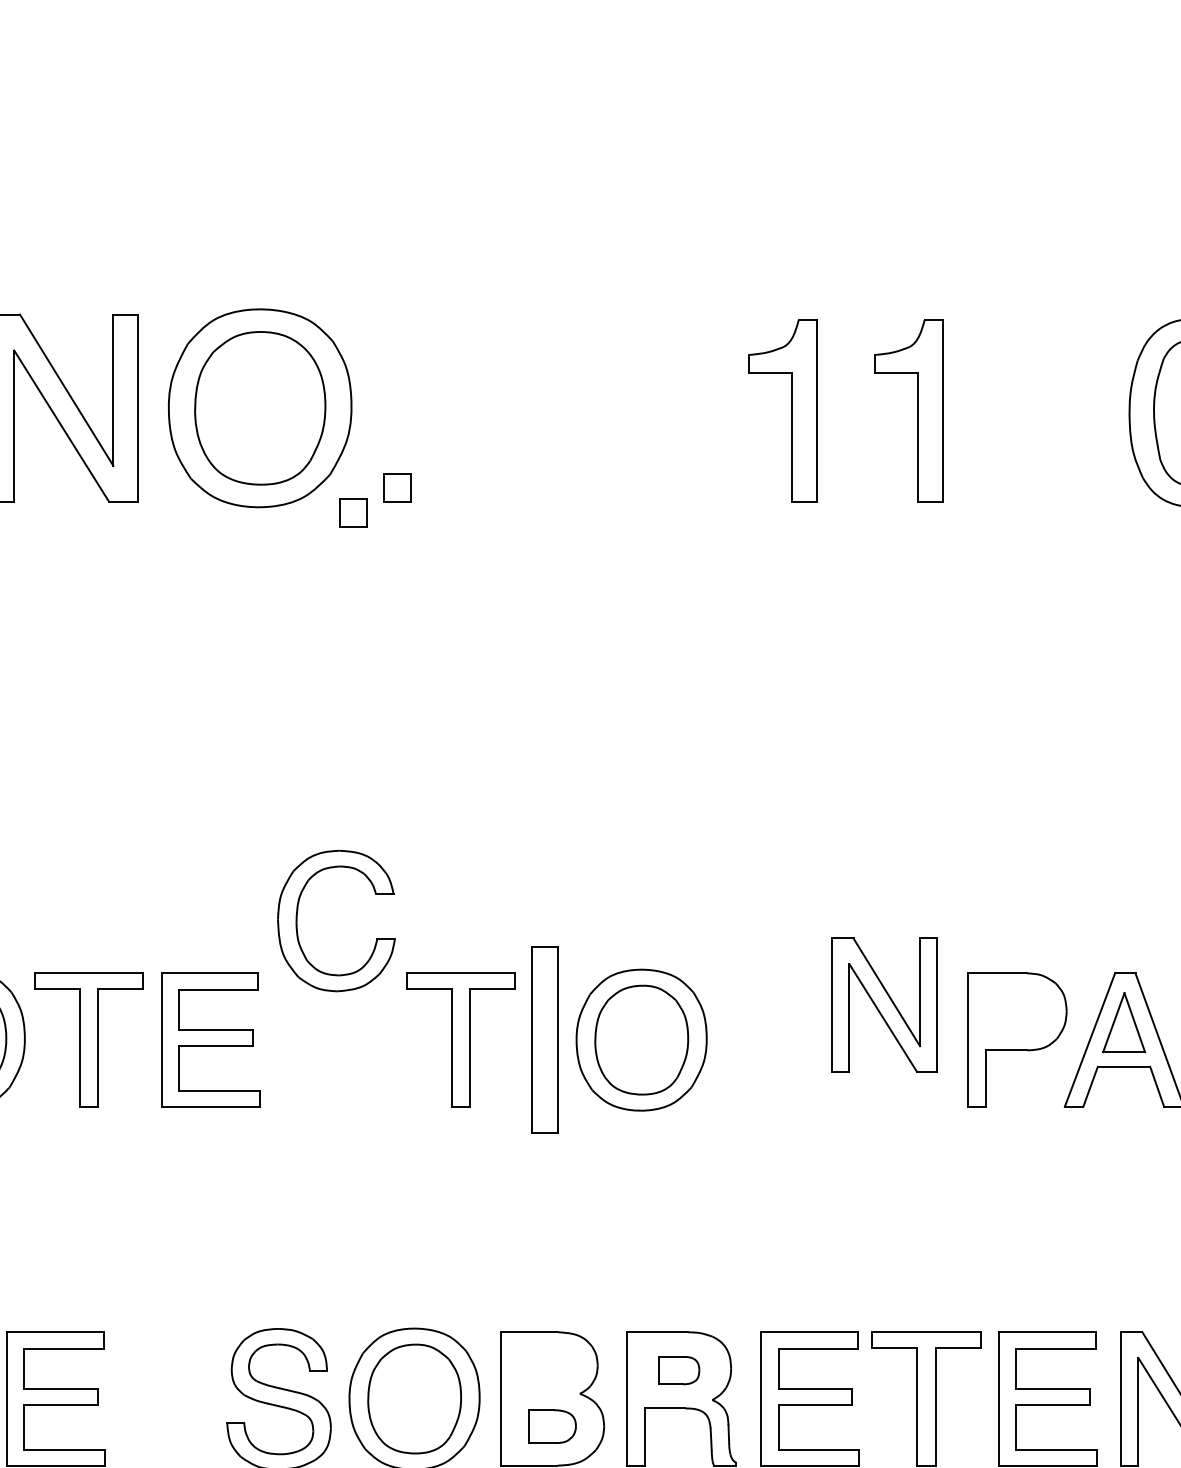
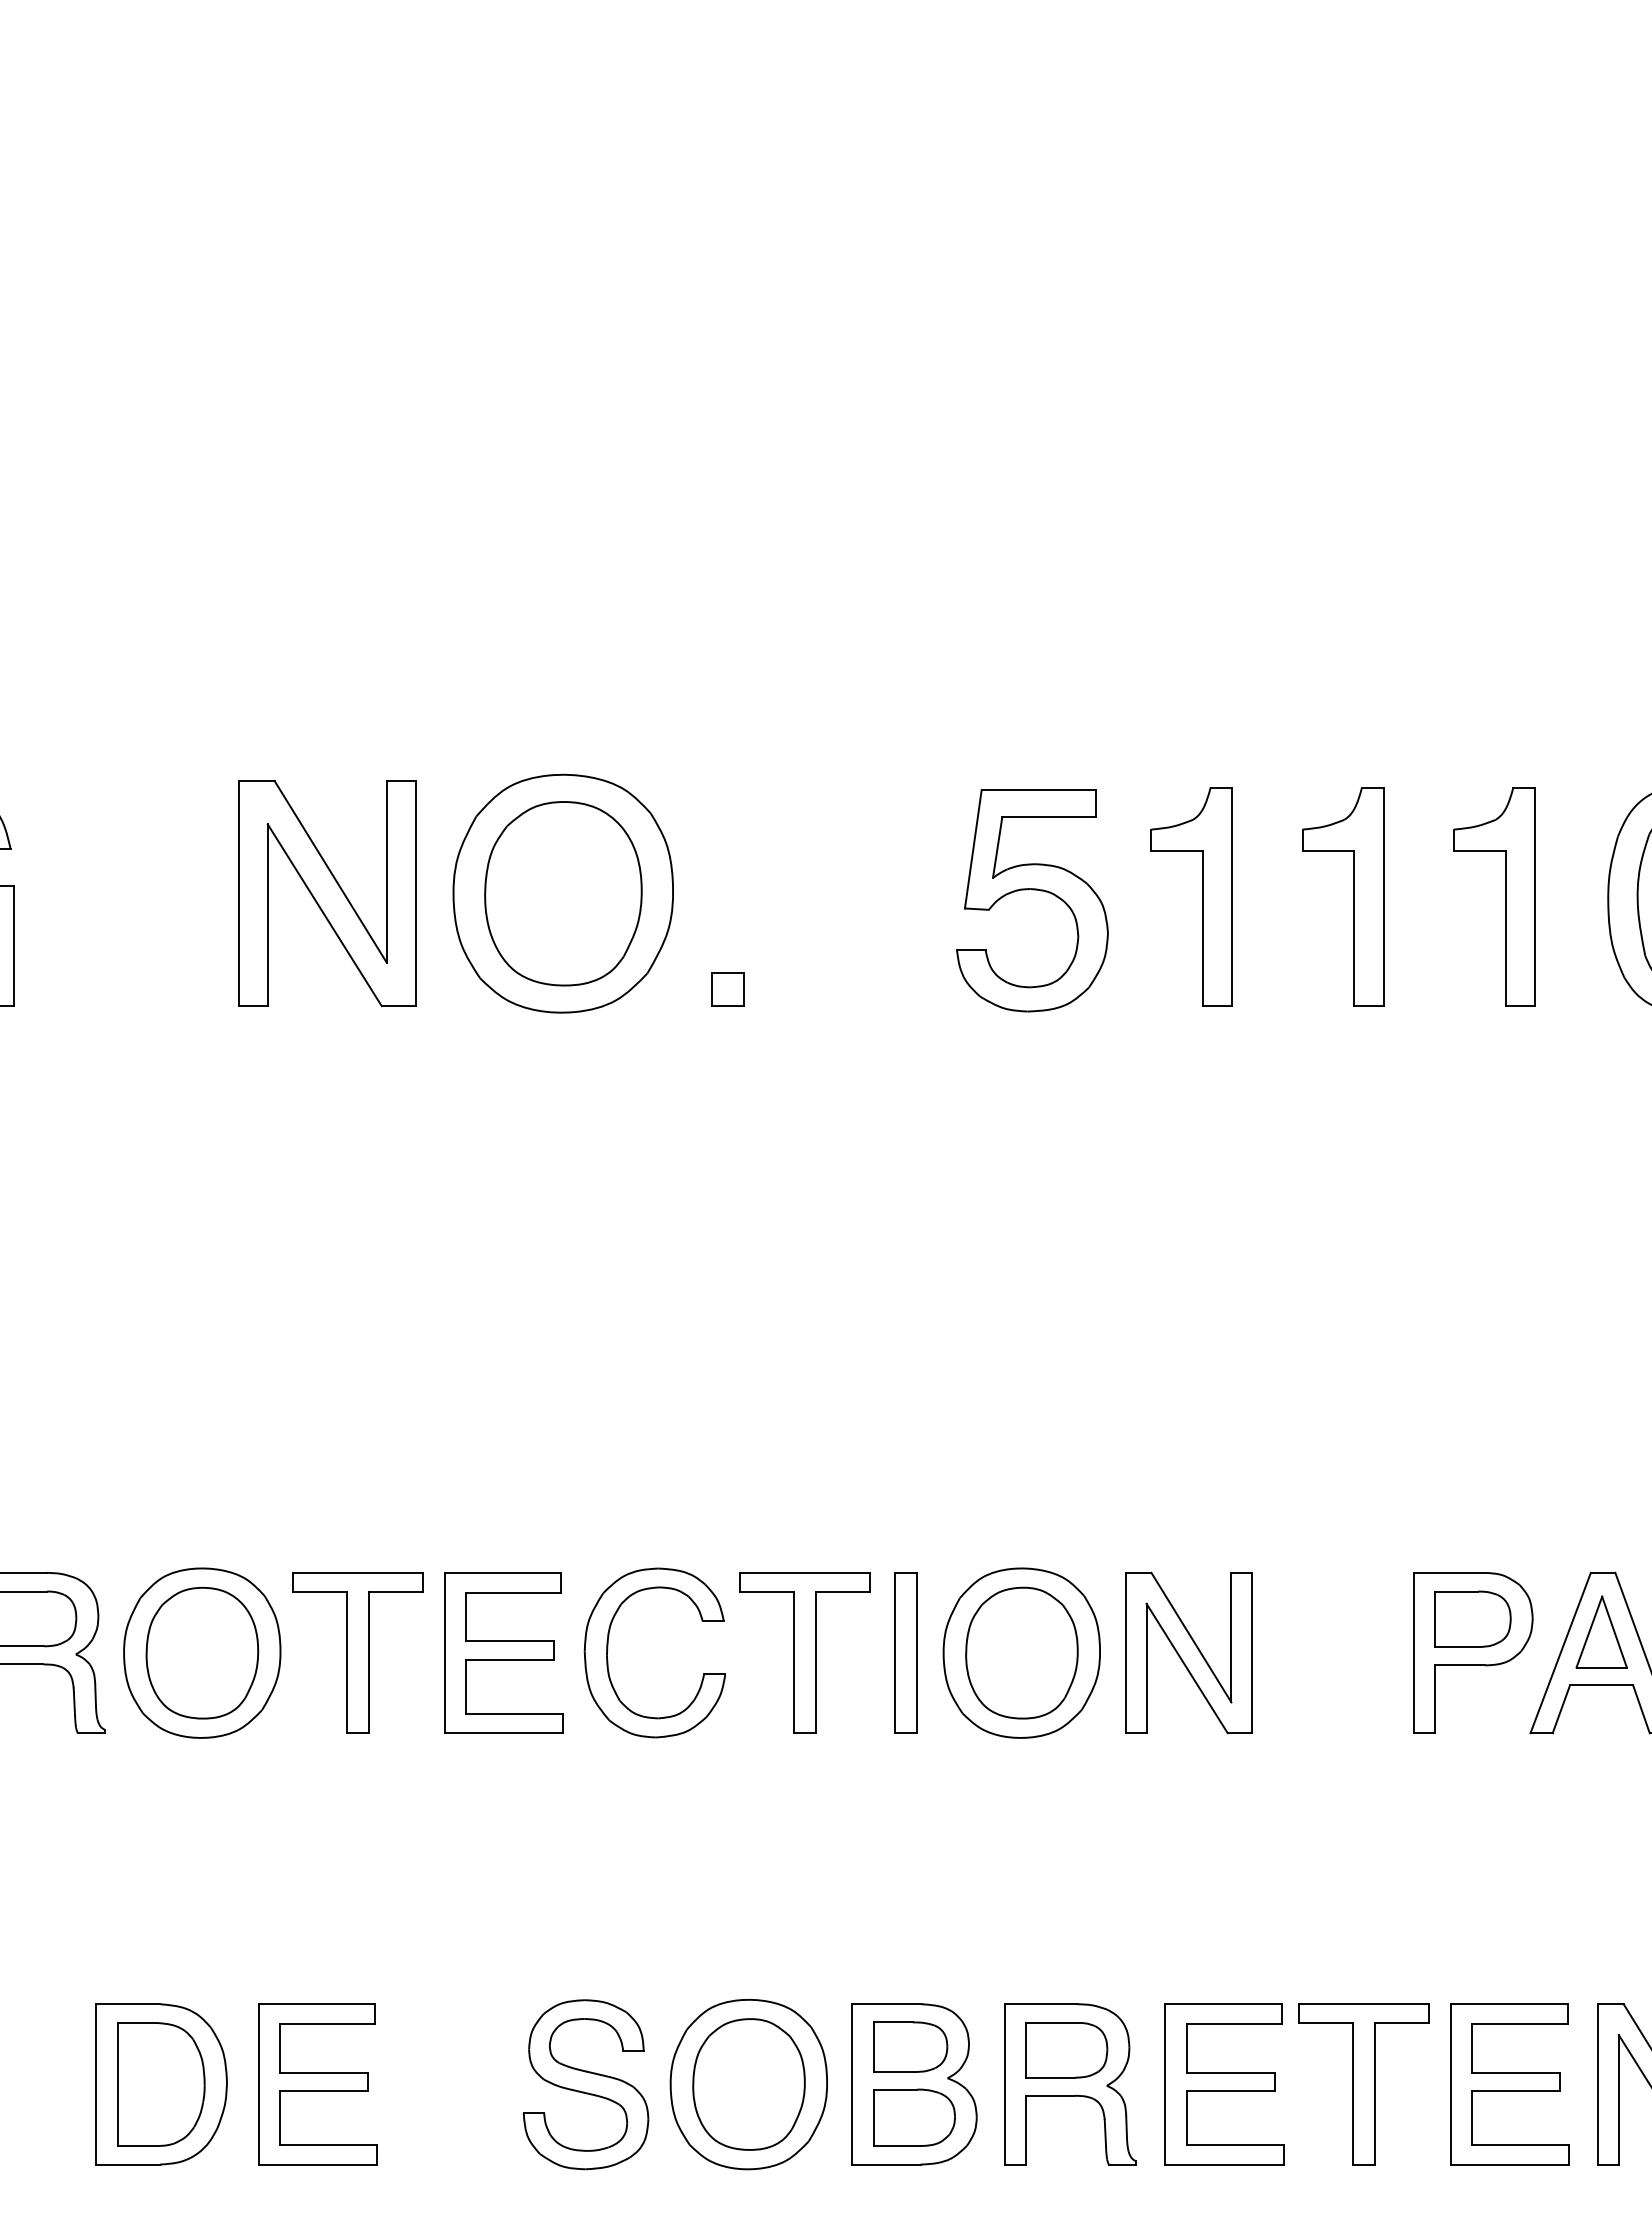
part: (650, 405) -> (1032, 890), added
part: (1044, 410) -> (1505, 896), added
part: (352, 512) -> (674, 1019), removed
part: (297, 918) -> (608, 1649), moved
part: (884, 1004) -> (1188, 1652), moved
part: (1016, 1011) -> (1472, 1618), added
part: (544, 1039) -> (905, 1652), size x0.71
part: (549, 1367) -> (910, 2046), added
part: (678, 1370) -> (1066, 2050), size x1.67
part: (552, 1426) -> (914, 2117), size x1.43

